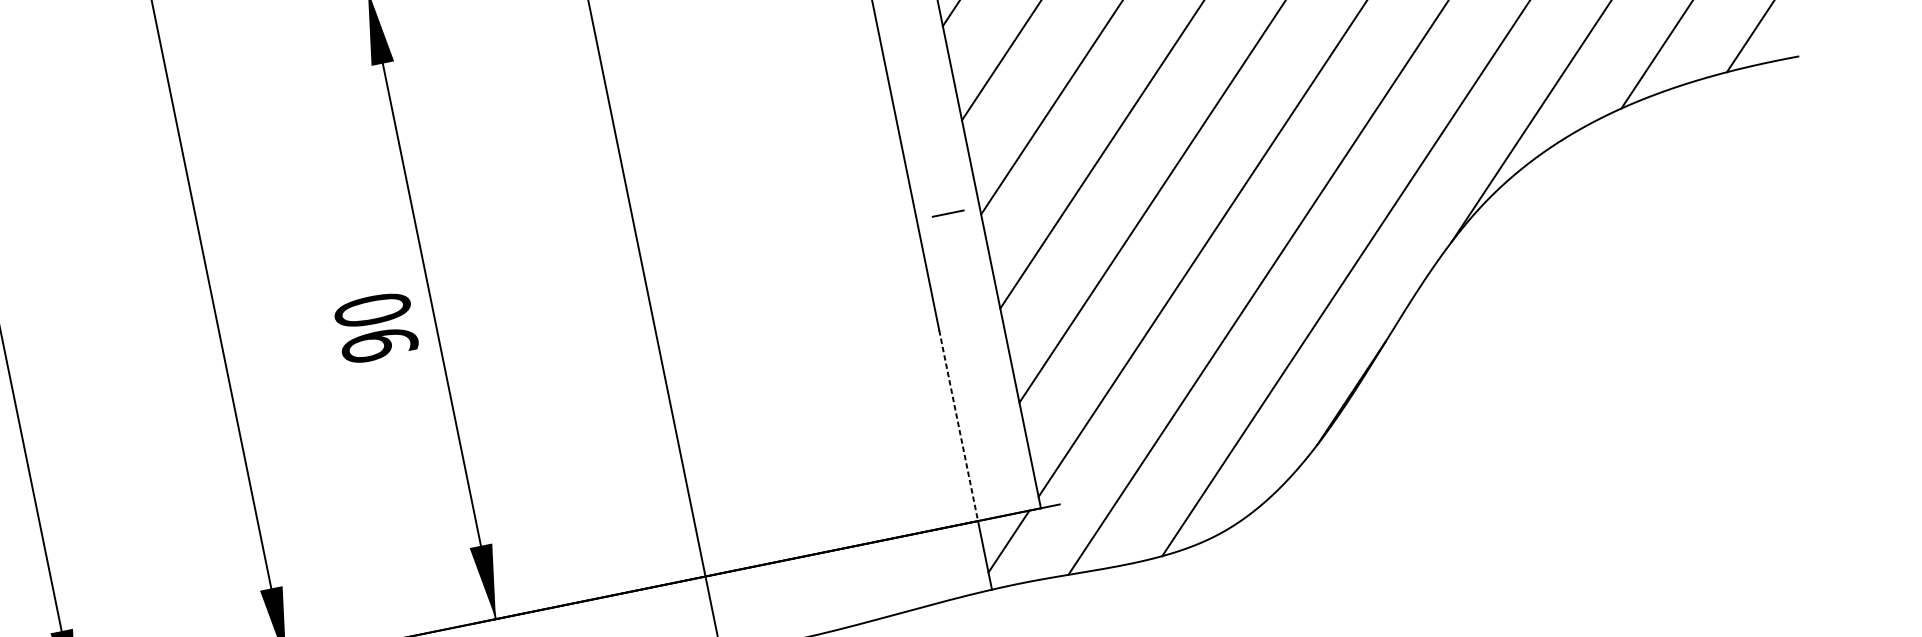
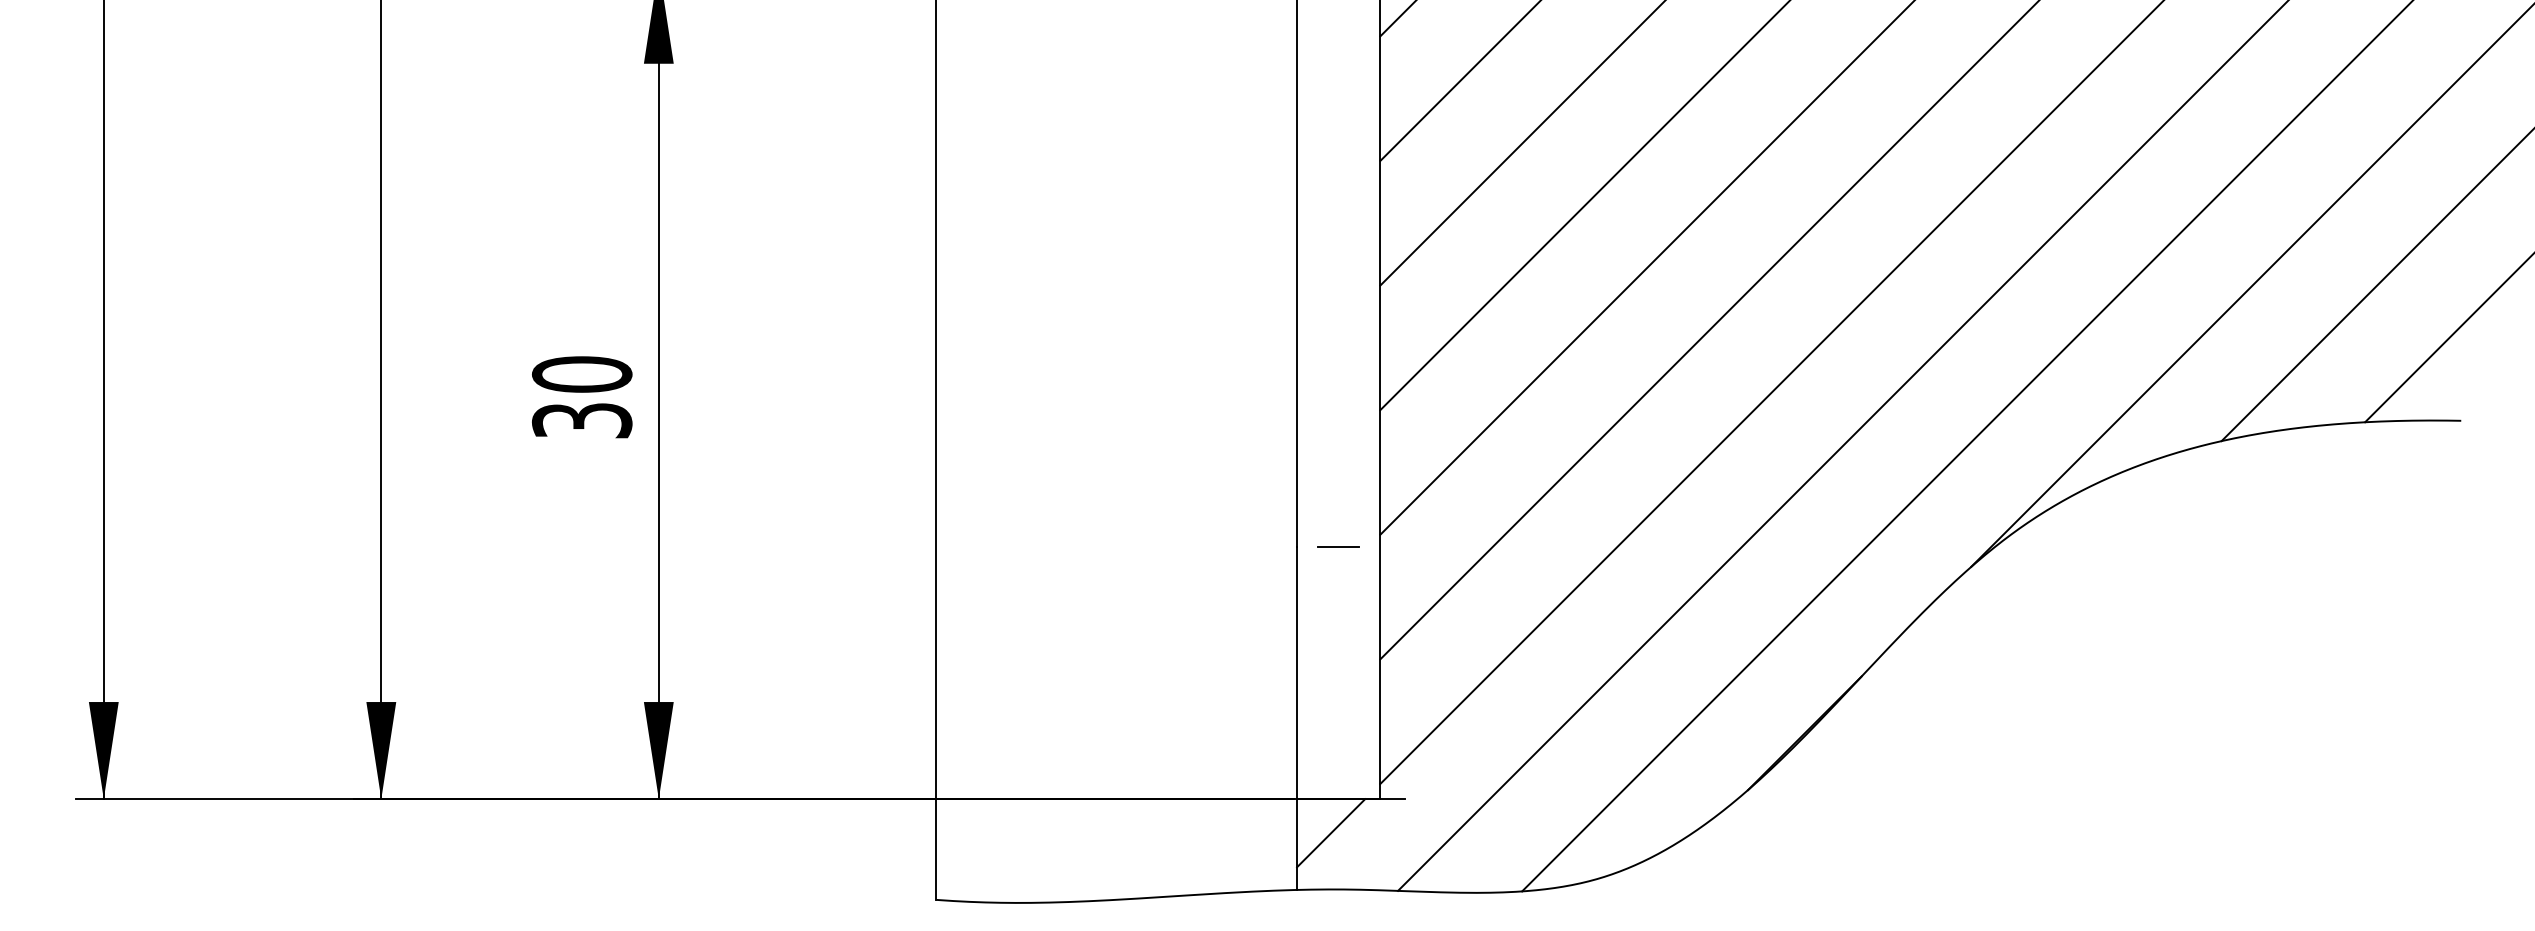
line: (948, 213) -> (1338, 546), moved
text: (380, 344) -> (582, 420), 90 -> 30
line: (959, 426) -> (1297, 673), dashed -> solid

